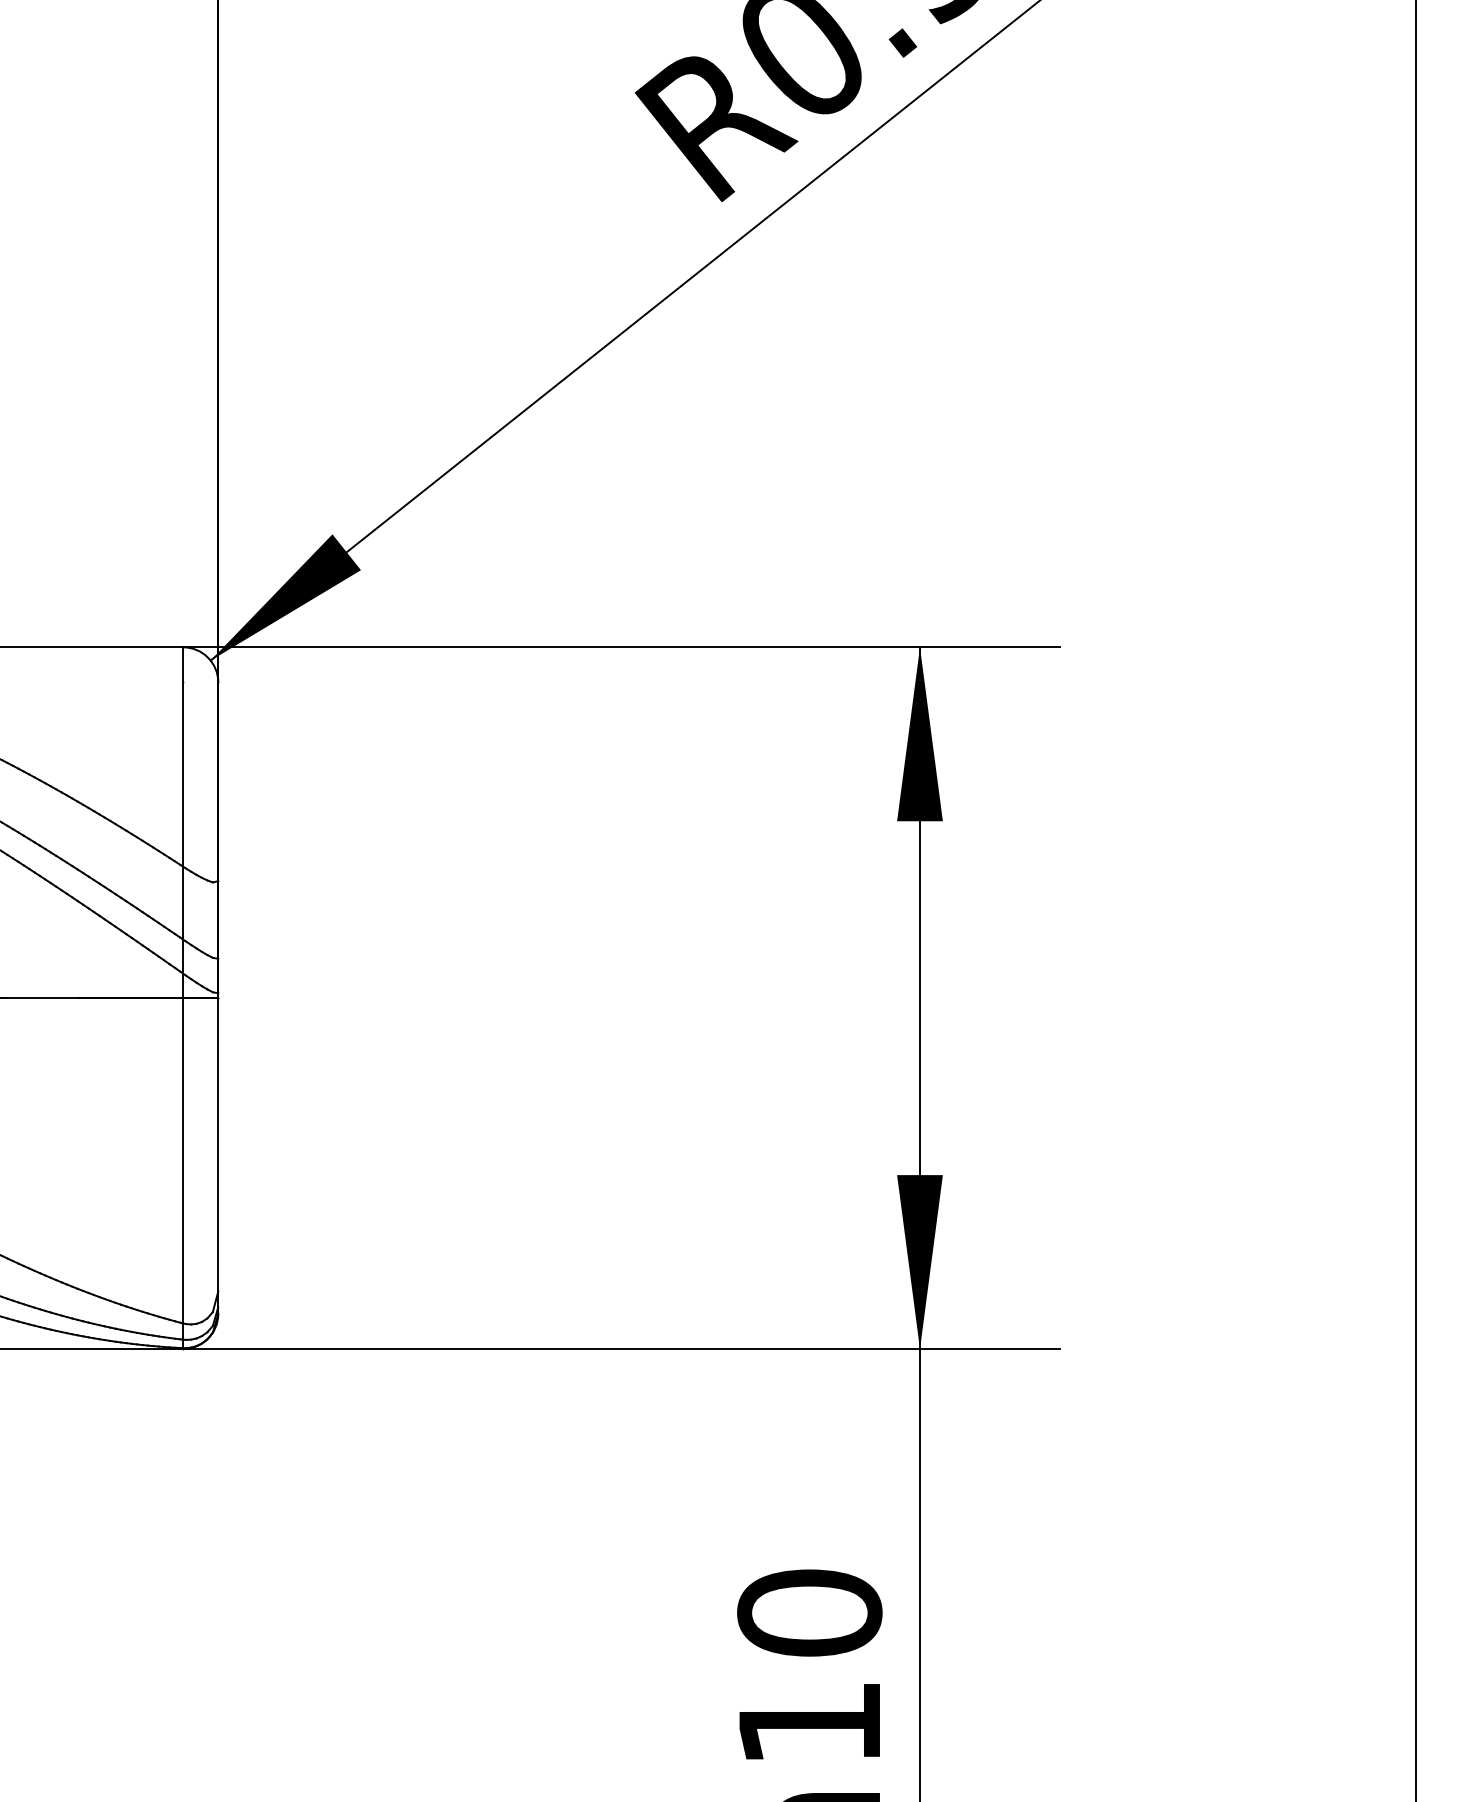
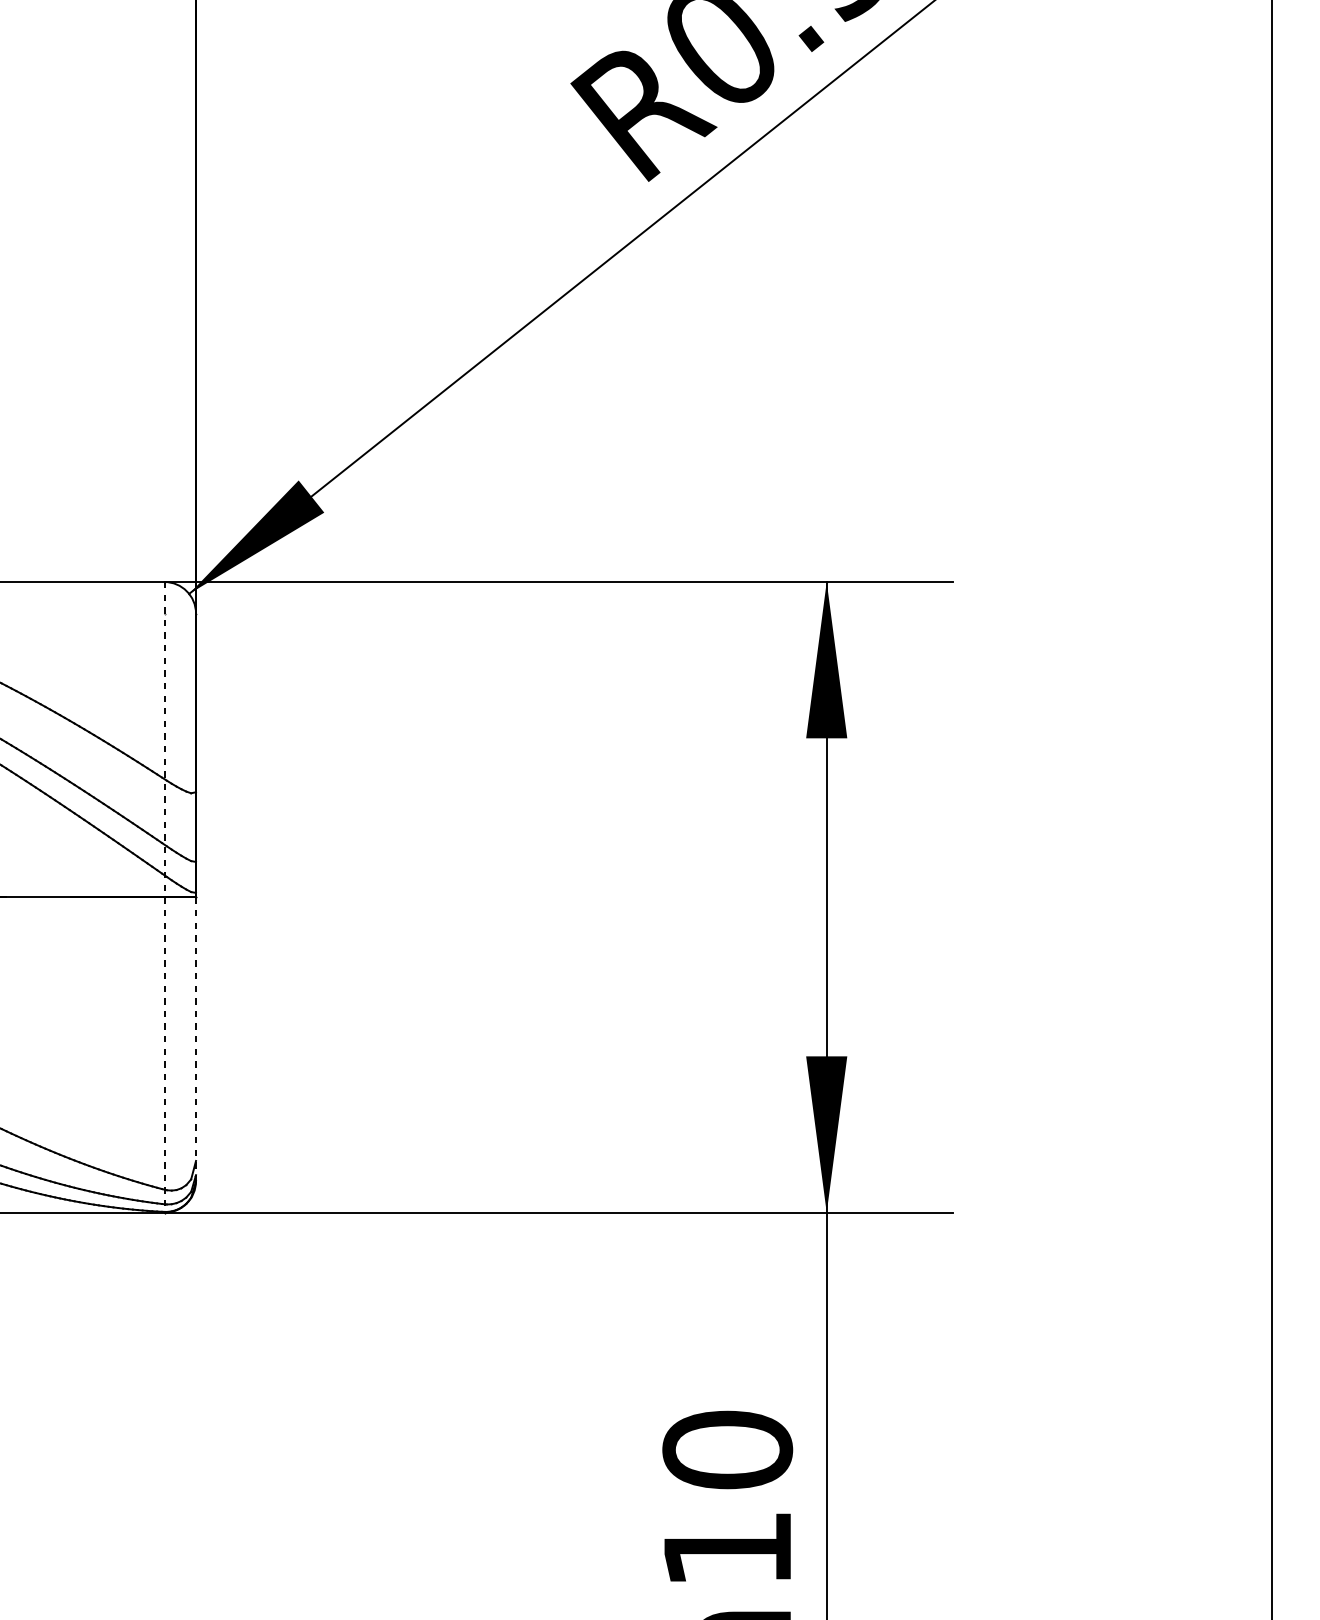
line: (183, 998) -> (164, 897), solid -> dashed
line: (218, 1156) -> (196, 1039), solid -> dashed

